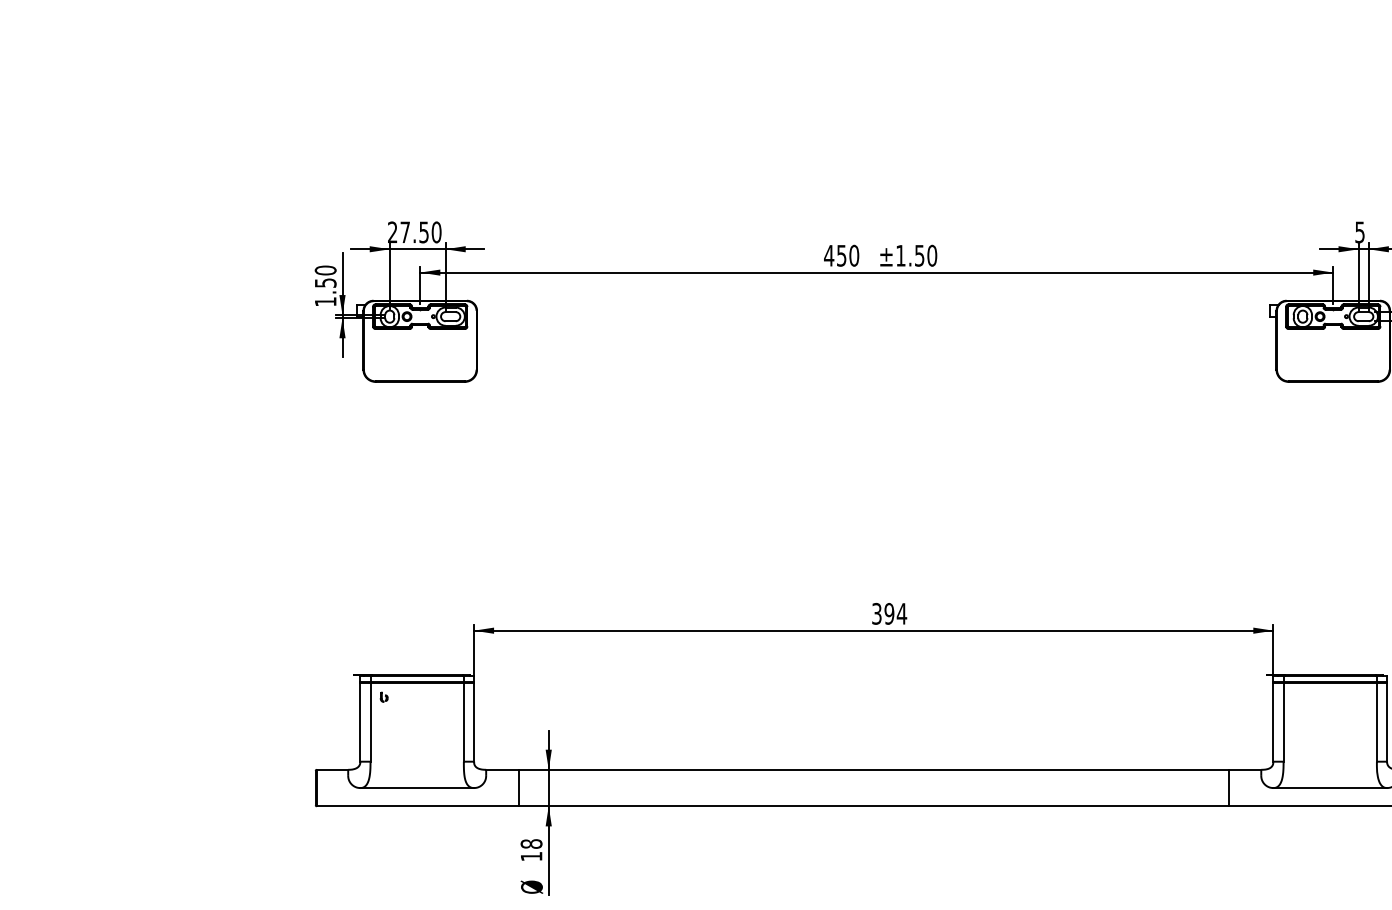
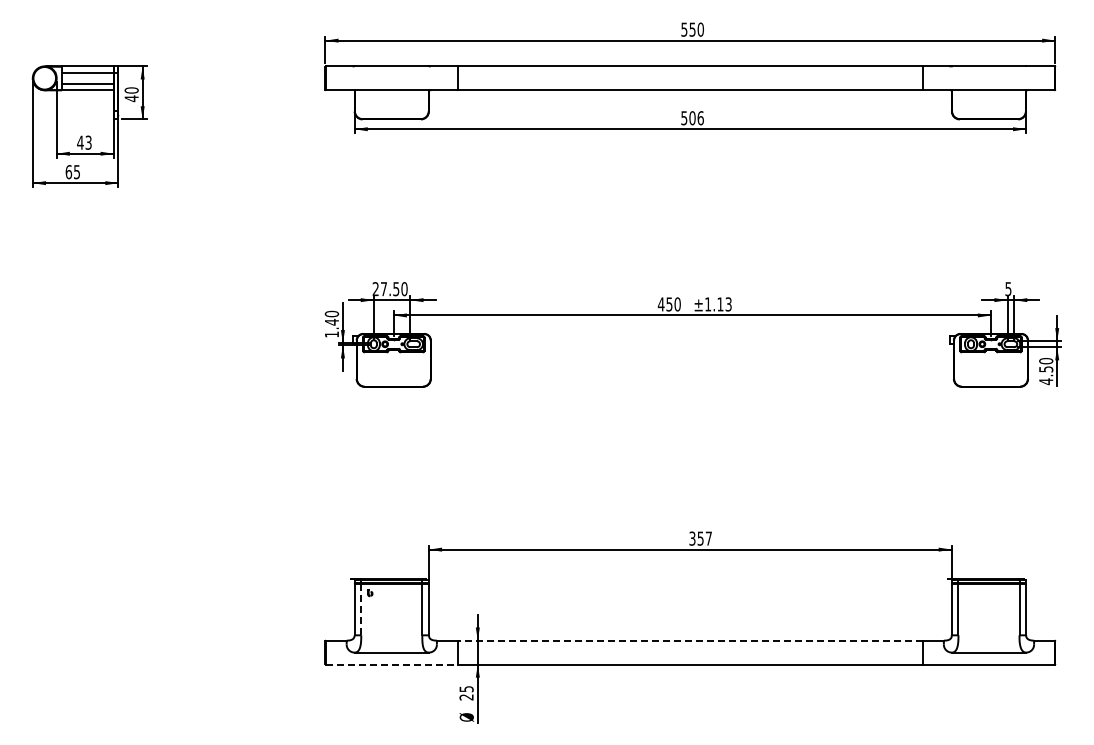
text: (925, 255) -> (724, 304), ±1.50 -> ±1.13
text: (326, 283) -> (332, 322), 1.50 -> 1.40
text: (895, 613) -> (704, 538), 394 -> 357
line: (370, 722) -> (361, 609), solid -> dashed
line: (872, 769) -> (689, 640), solid -> dashed
line: (418, 806) -> (392, 664), solid -> dashed
text: (531, 850) -> (466, 693), 18 -> 25

